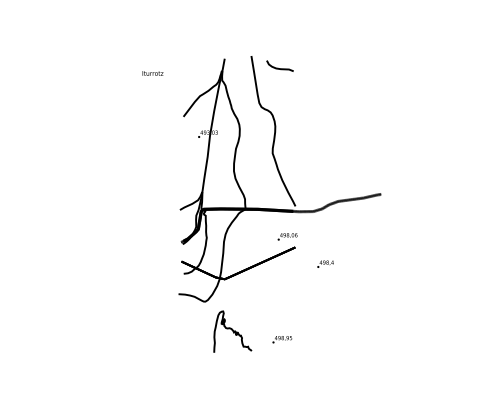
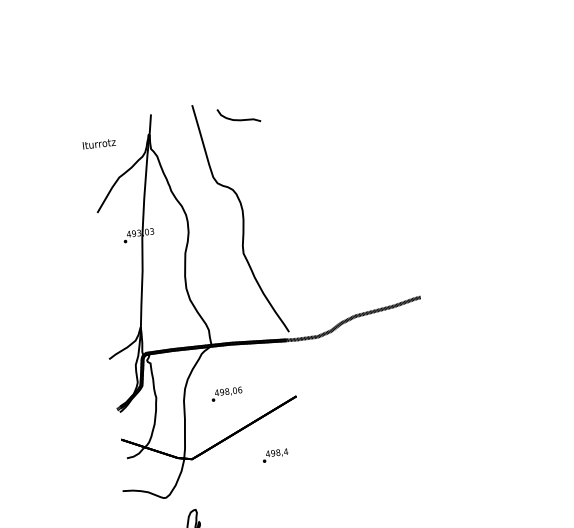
text: (152, 73) -> (98, 144), moved
text: (287, 236) -> (226, 393), moved
text: (325, 263) -> (275, 454), moved

